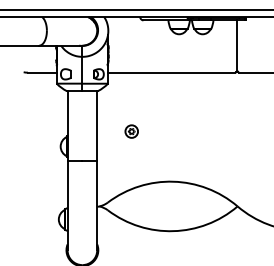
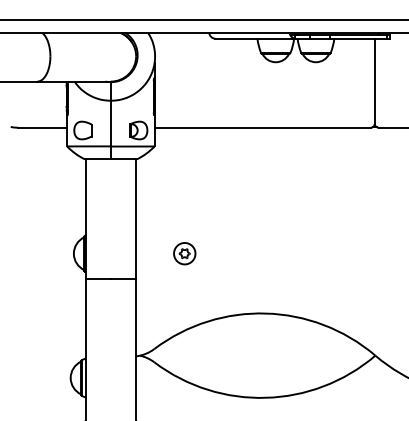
part: (131, 131) -> (184, 253), moved

